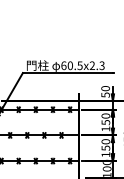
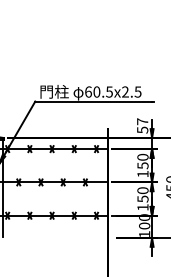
text: (102, 65) -> (138, 91), 60.5x2.3 -> 60.5x2.5
text: (105, 88) -> (142, 121), 50 -> 57

